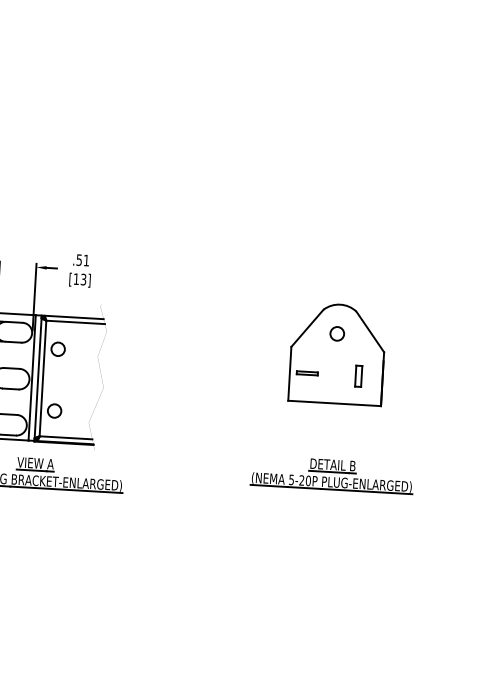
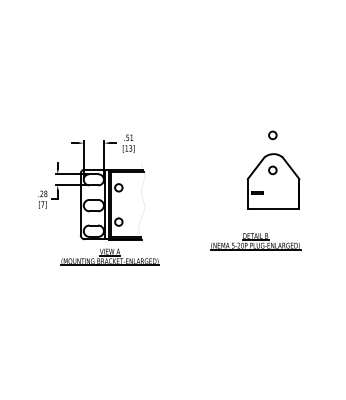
circle: (340, 271) -> (272, 135), added
part: (357, 375) -> (285, 192), removed
part: (332, 474) -> (255, 241), moved

